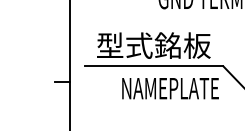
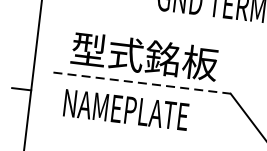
line: (154, 66) -> (142, 83), solid -> dashed
text: (170, 88) -> (126, 109), moved

